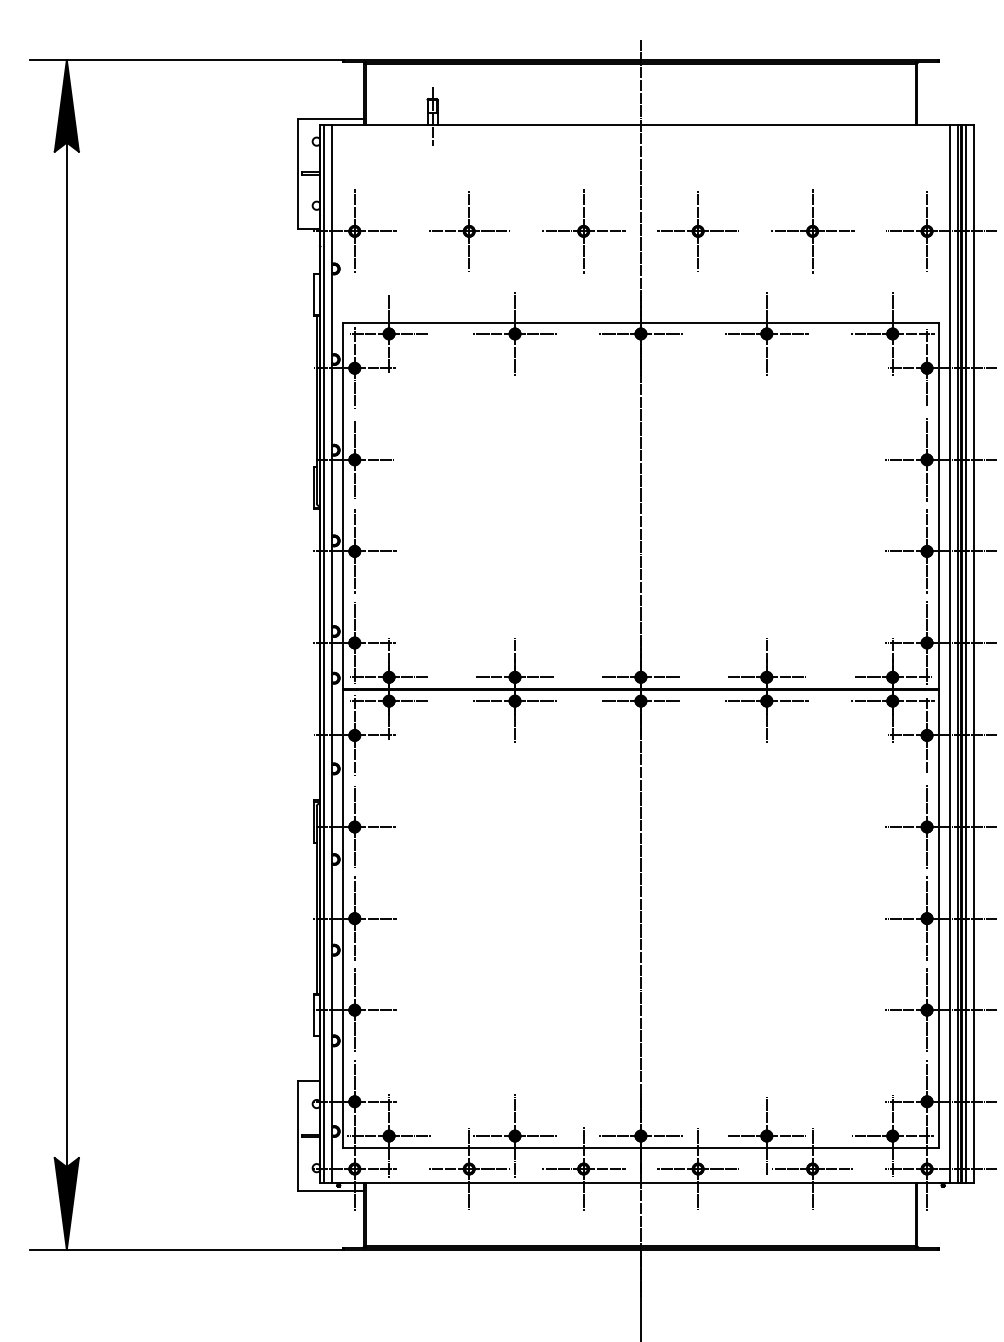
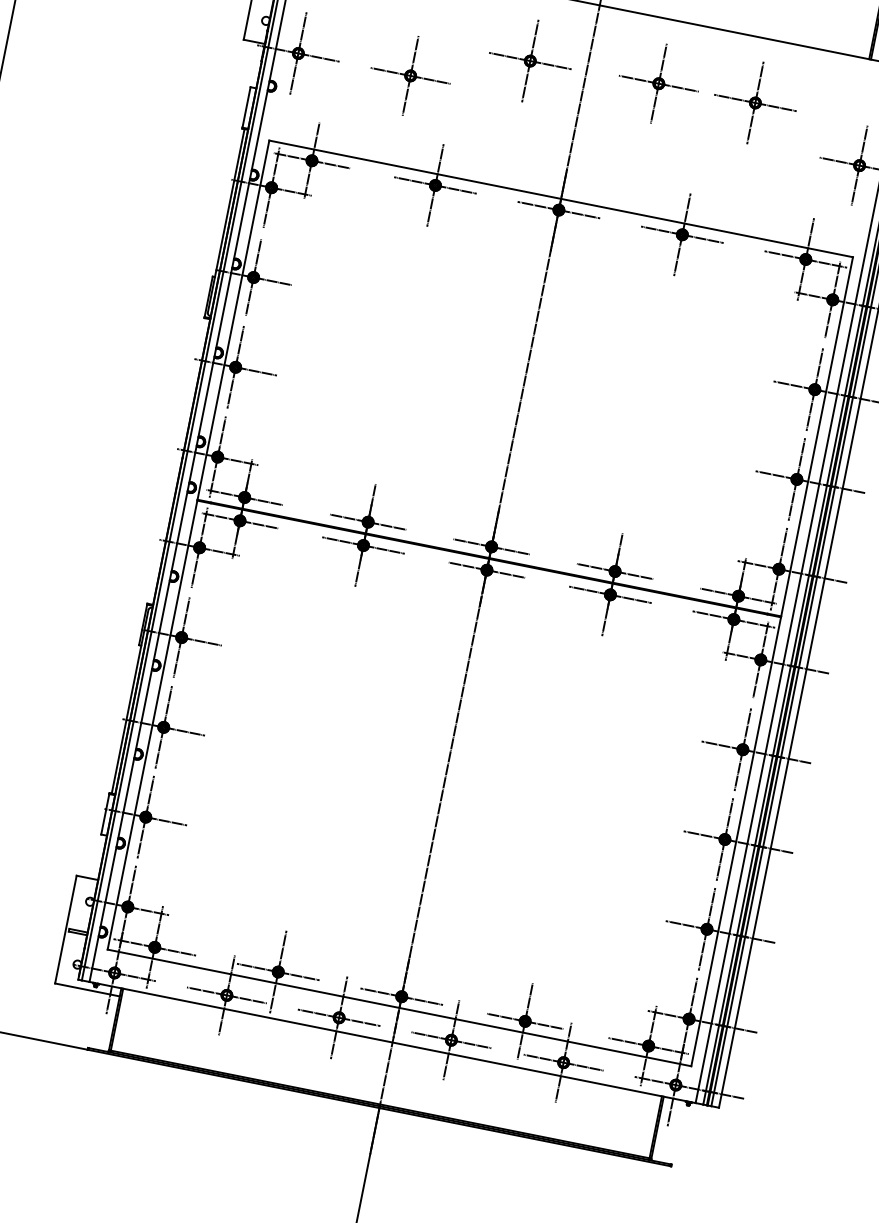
part: (583, 231) -> (530, 61), moved
part: (697, 231) -> (658, 83), moved
part: (812, 231) -> (755, 103), moved

